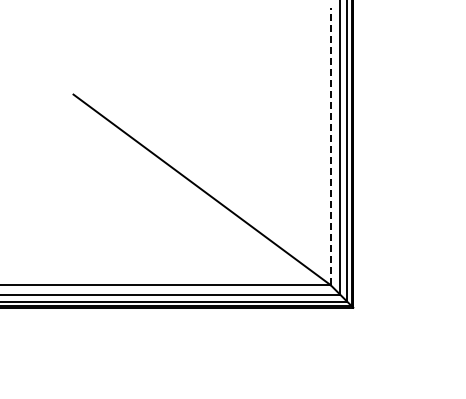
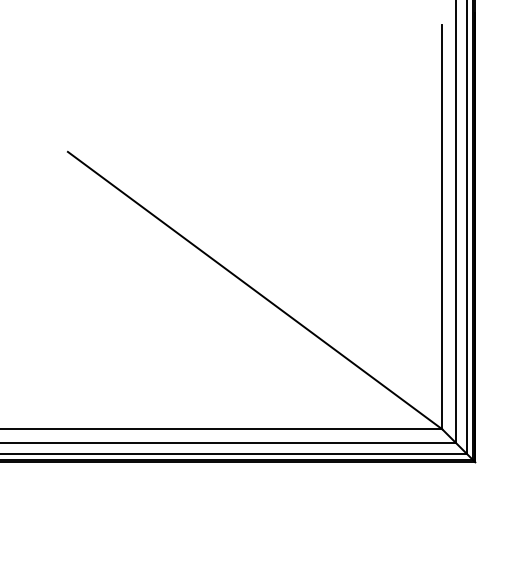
line: (330, 146) -> (442, 227), dashed -> solid

